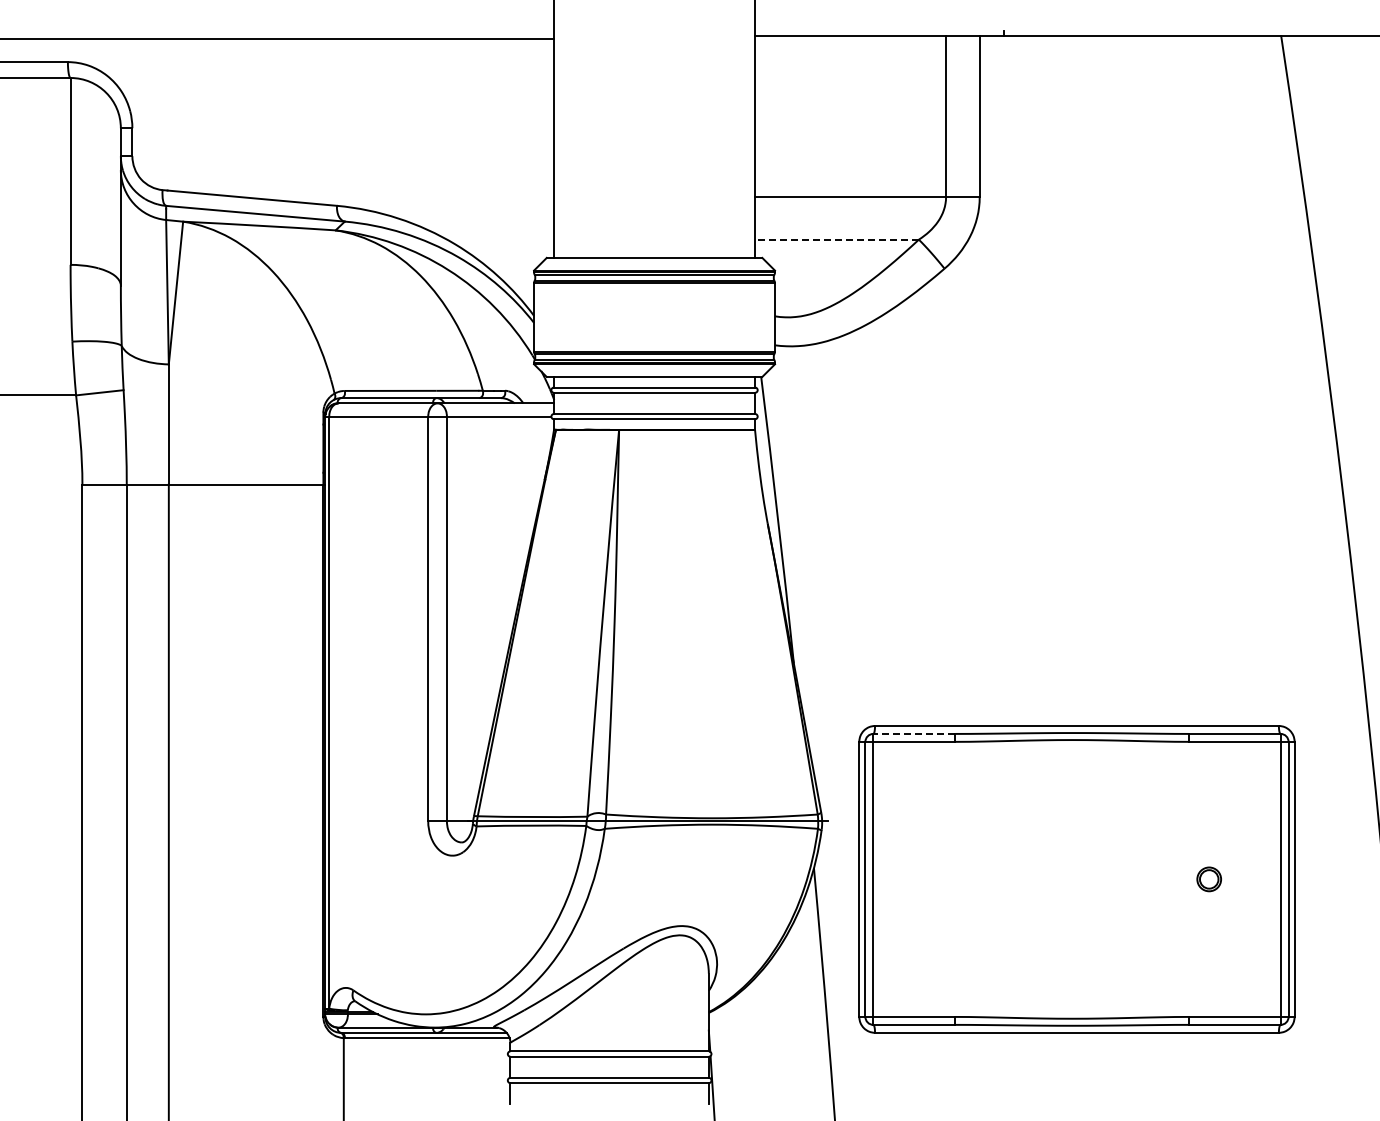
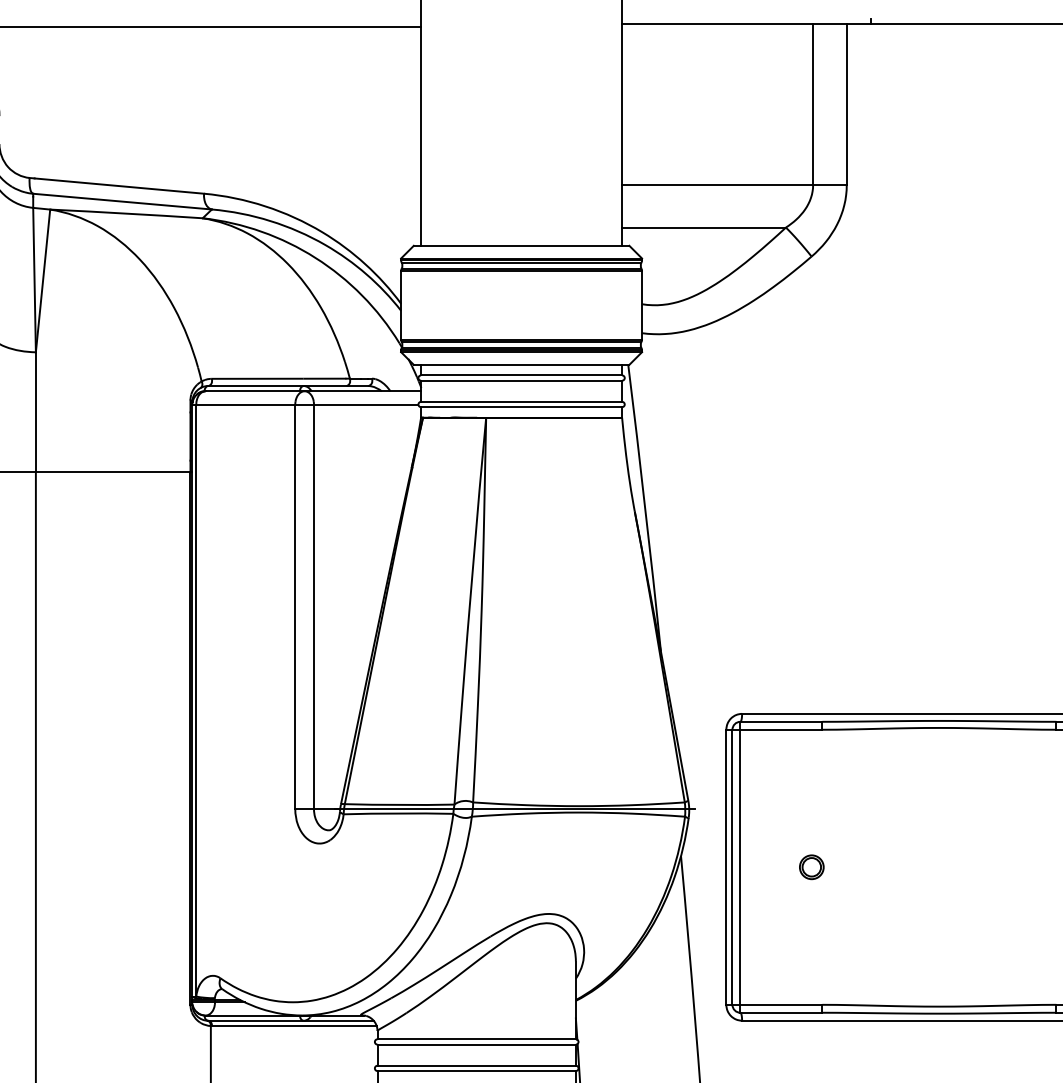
line: (837, 239) -> (704, 227), dashed -> solid
line: (914, 733) -> (781, 721), dashed -> solid
part: (944, 879) -> (811, 867), added

